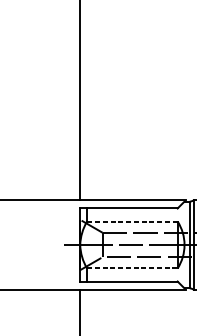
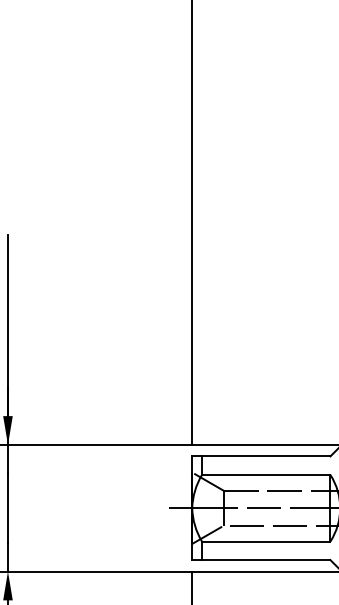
line: (131, 221) -> (265, 474), dashed -> solid
line: (132, 268) -> (266, 541), dashed -> solid

